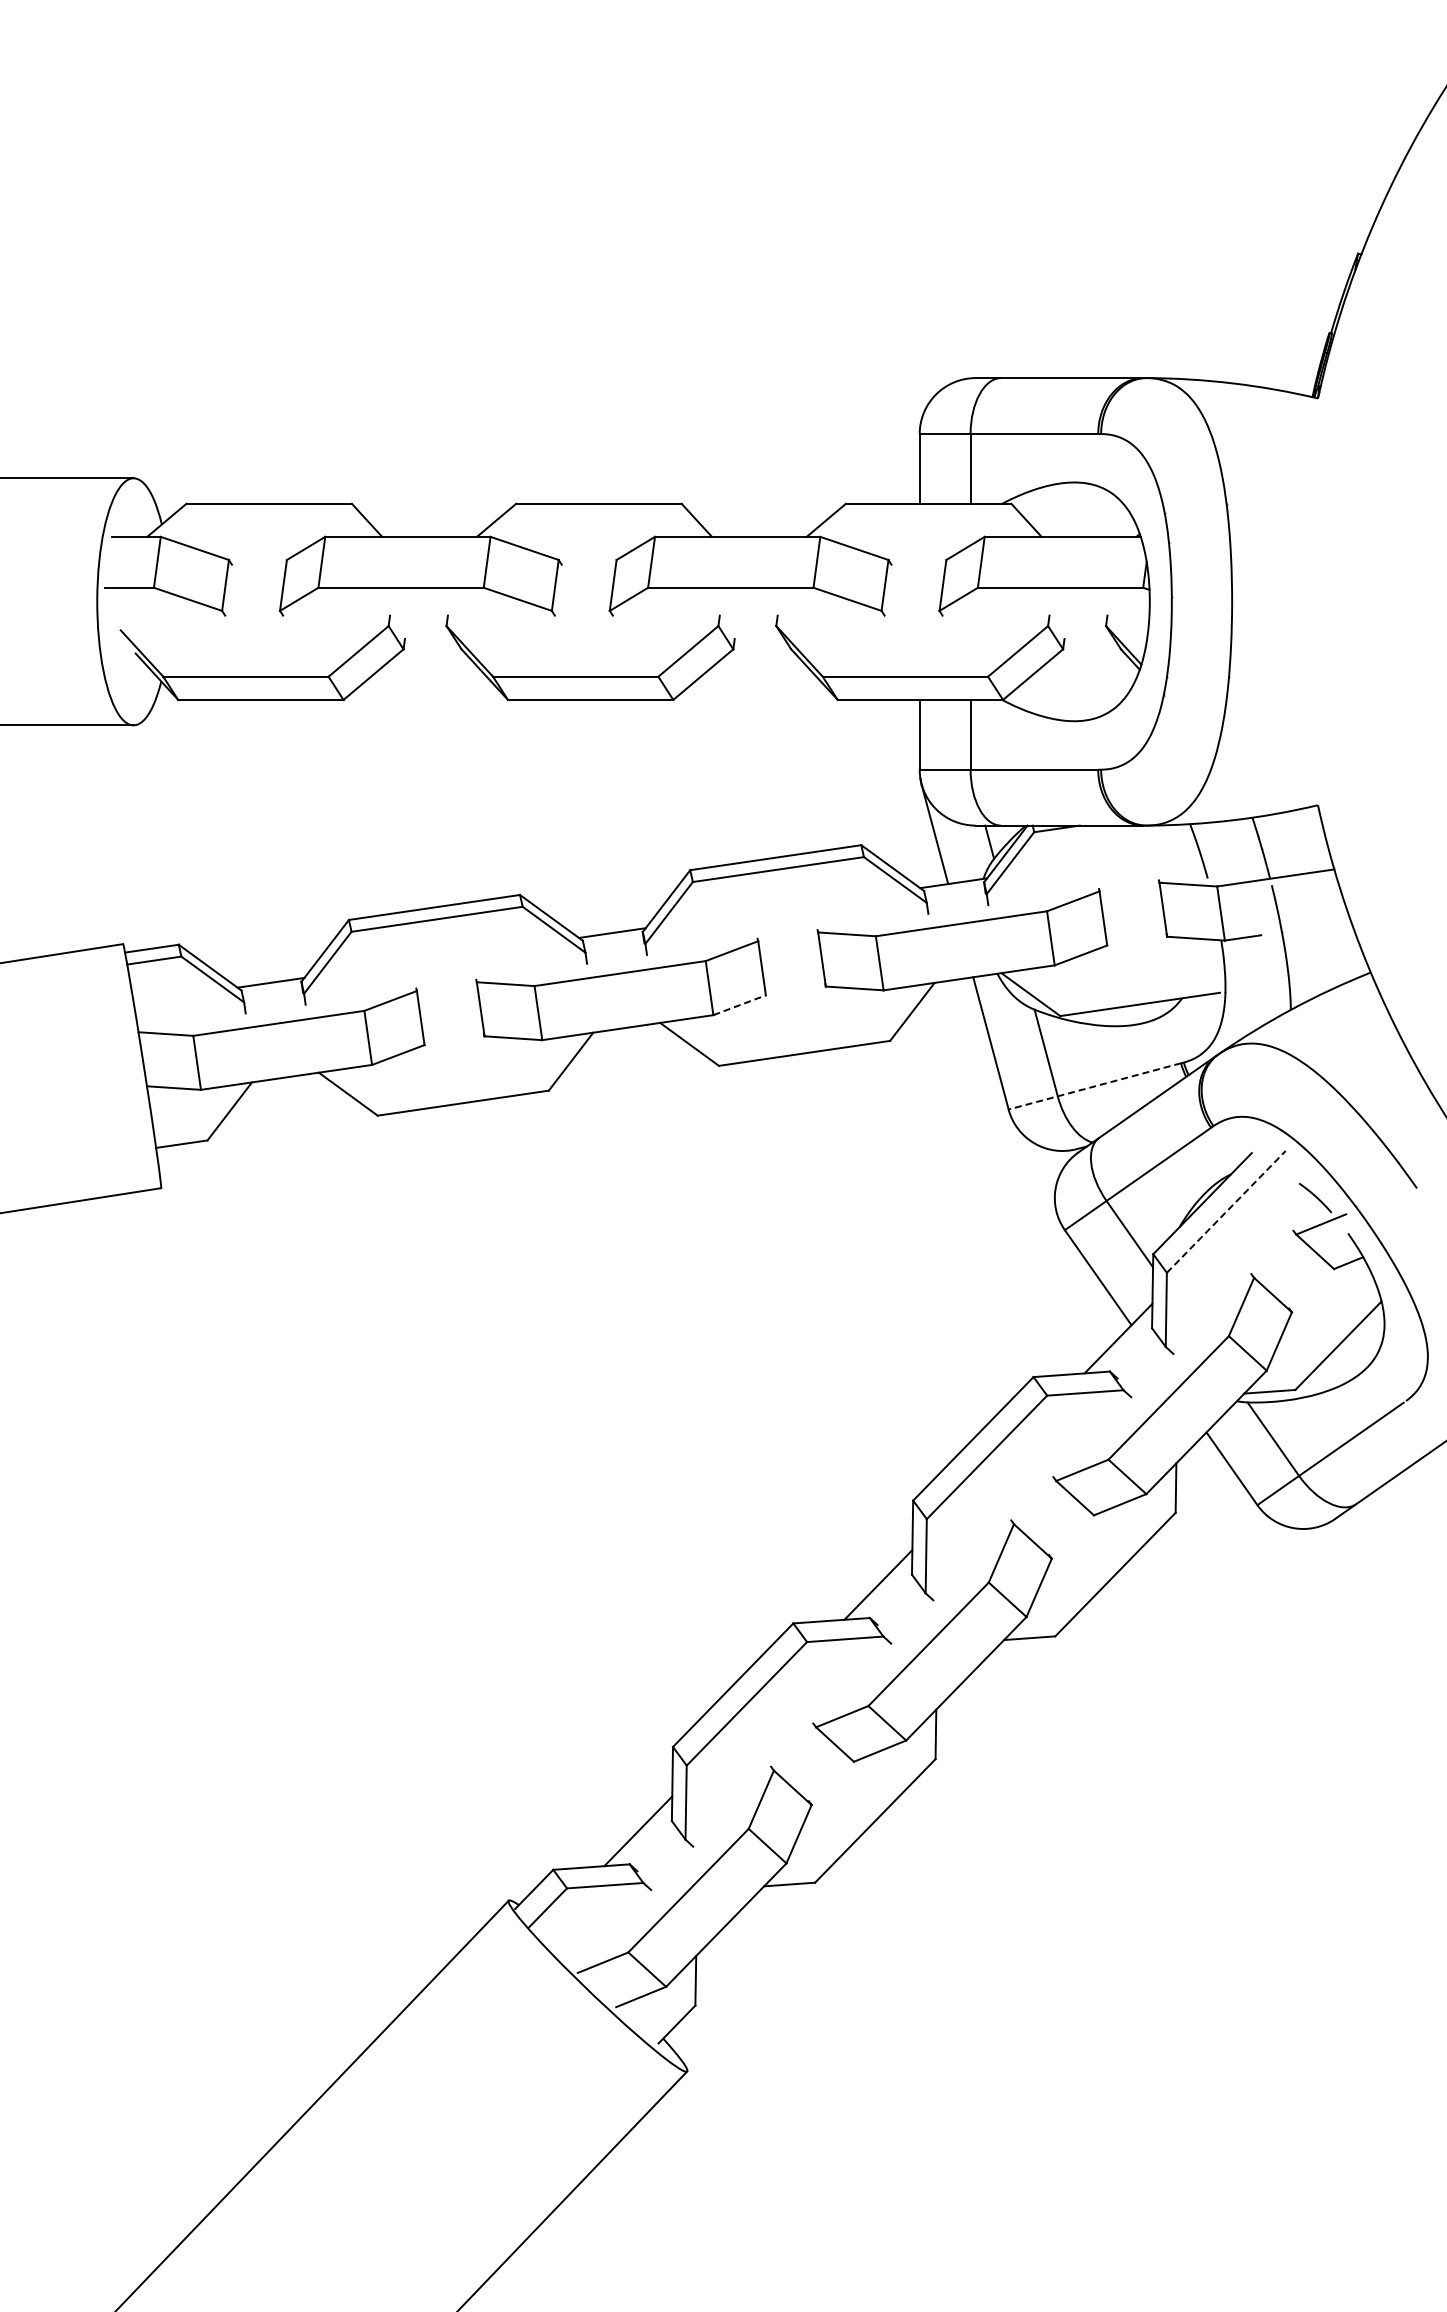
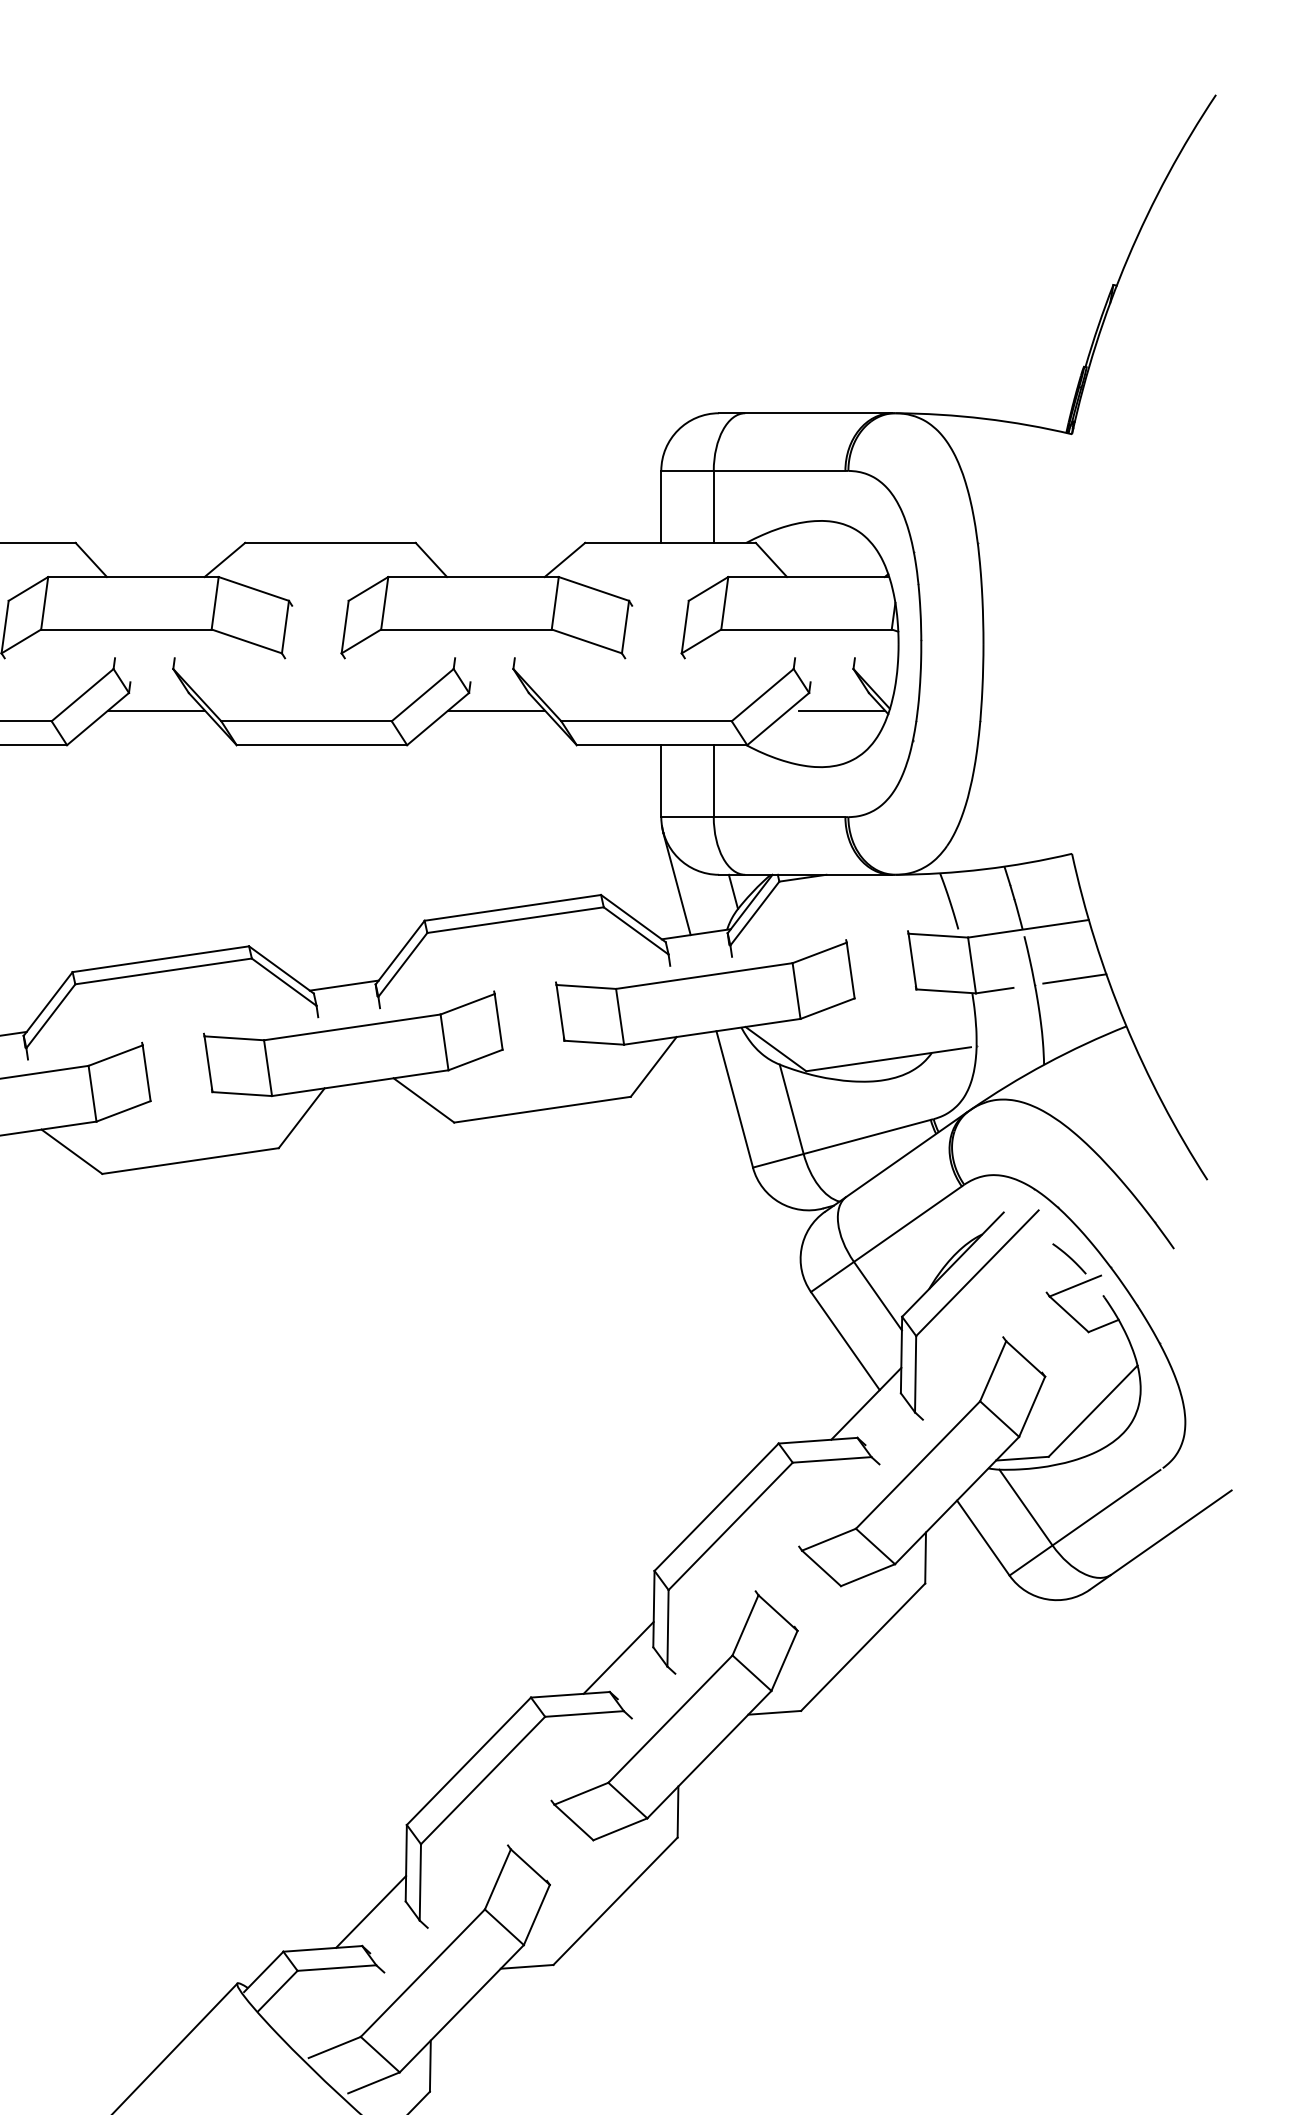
line: (429, 666) -> (155, 710), added
line: (759, 666) -> (496, 710), added
line: (1095, 666) -> (842, 710), added
line: (1320, 926) -> (1074, 978), added
line: (740, 1005) -> (476, 1060), dashed -> solid
line: (1094, 1086) -> (841, 1143), dashed -> solid
line: (1226, 1211) -> (977, 1272), dashed -> solid

